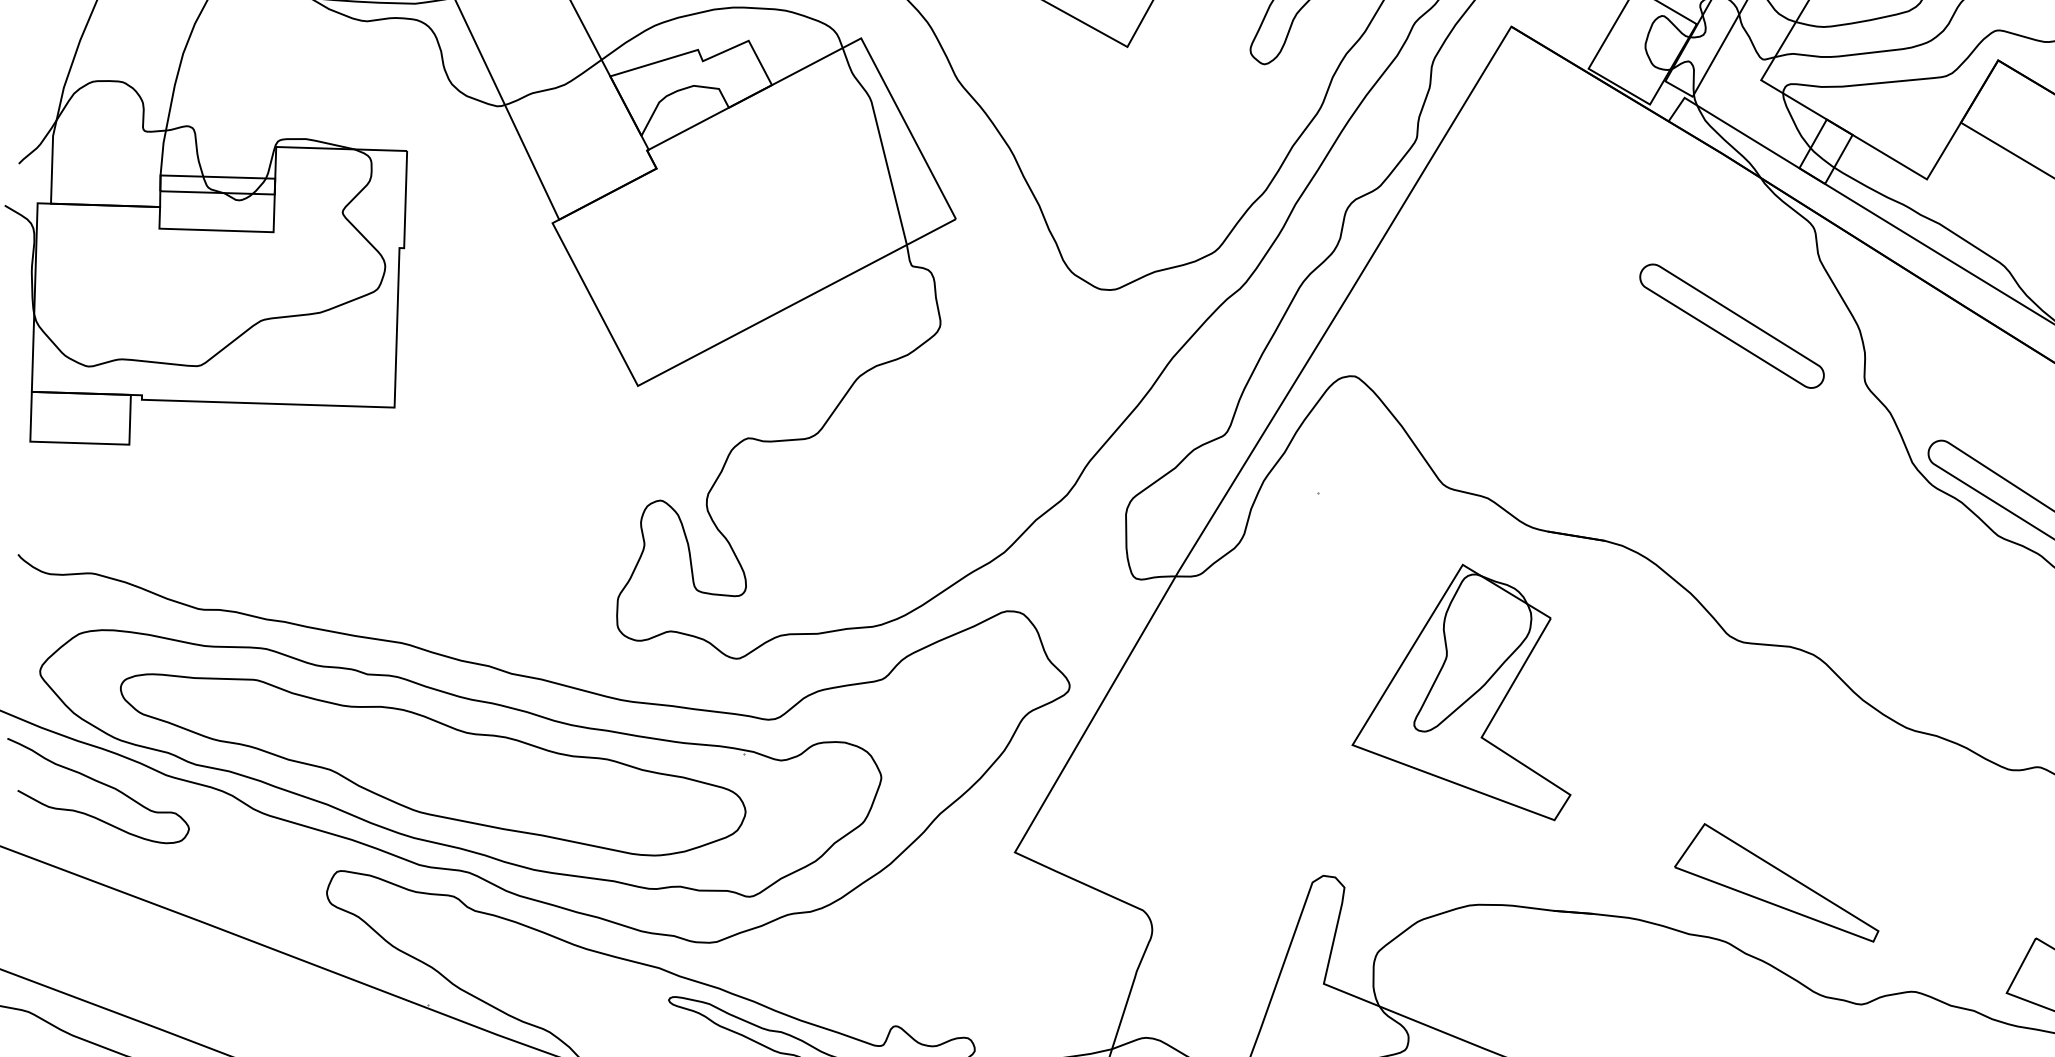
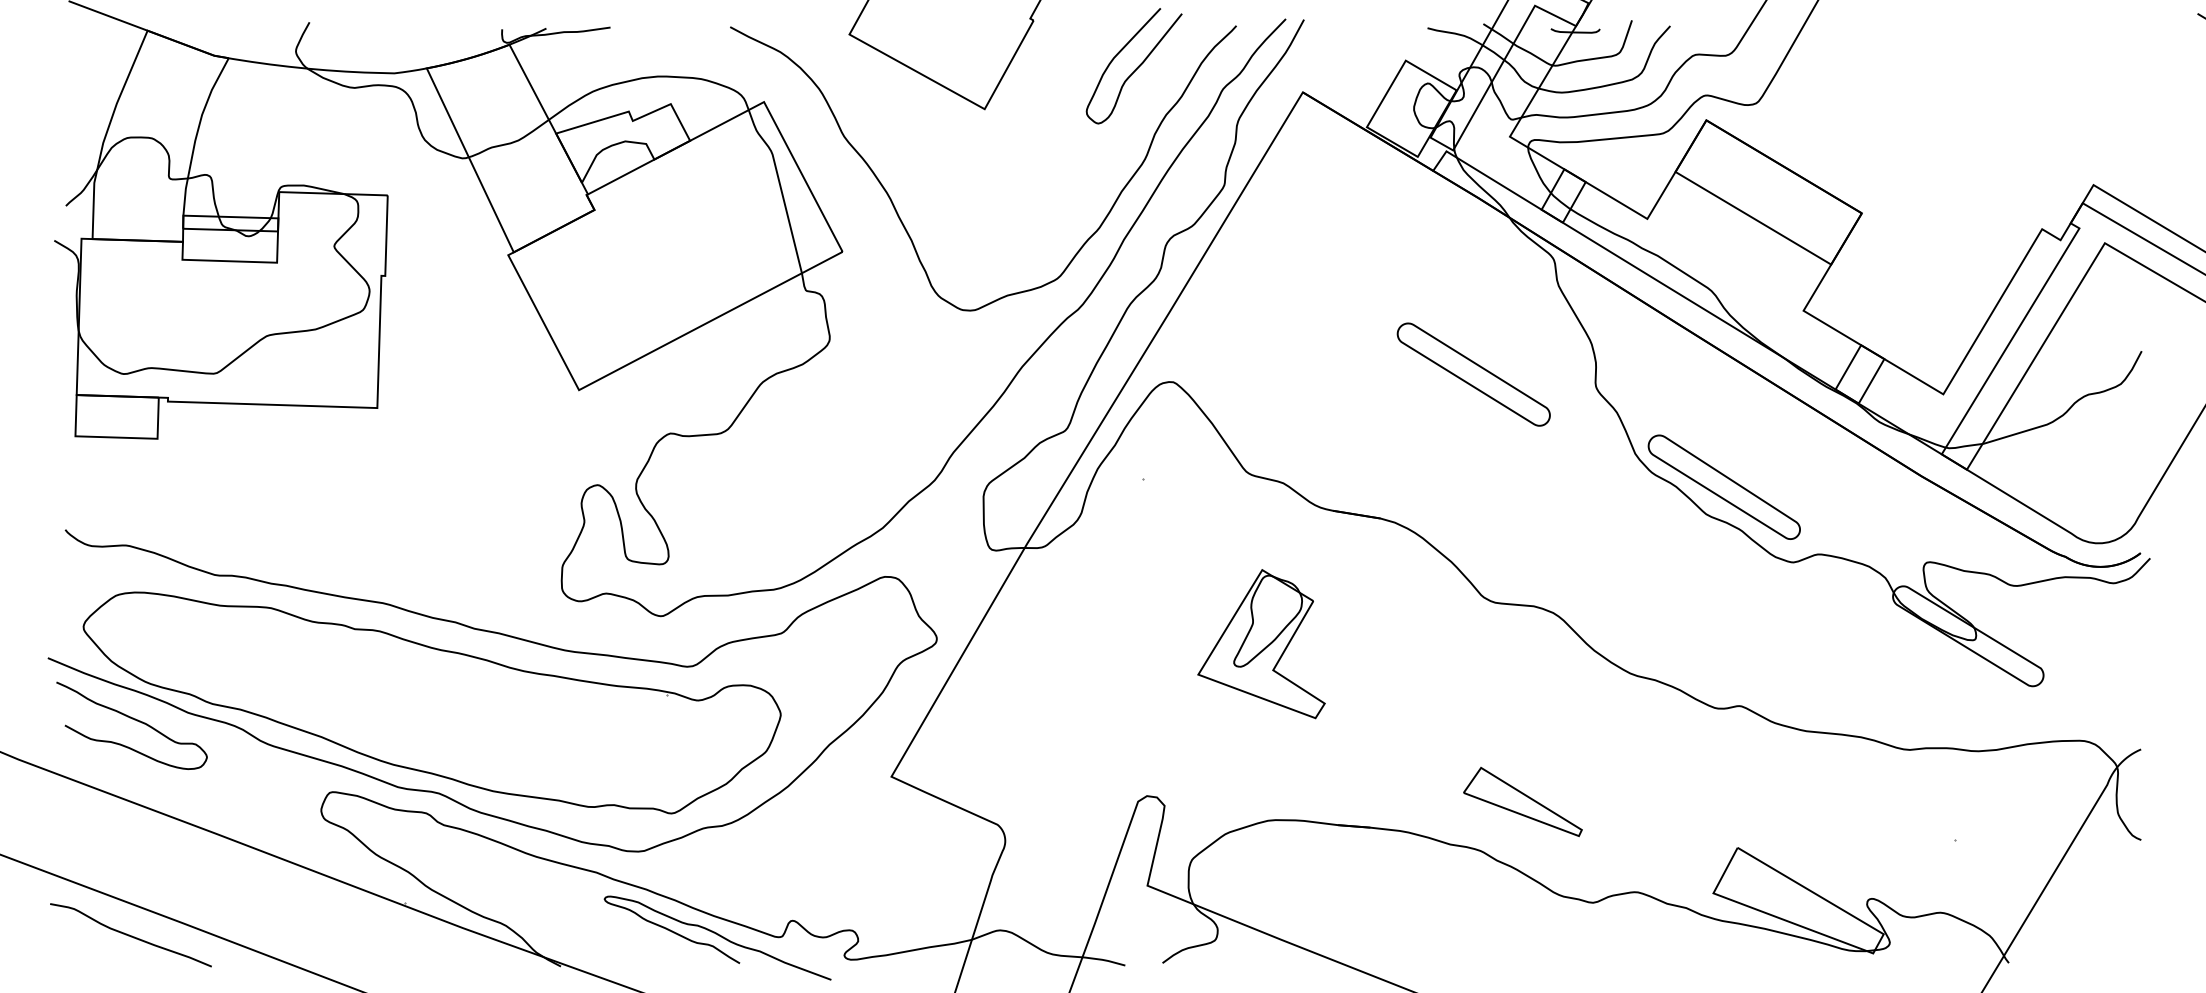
part: (1731, 326) -> (1473, 374), moved
part: (1461, 691) -> (1261, 643), size x0.7
part: (433, 765) -> (409, 704), removed
part: (1776, 882) -> (1522, 801), size x0.7

